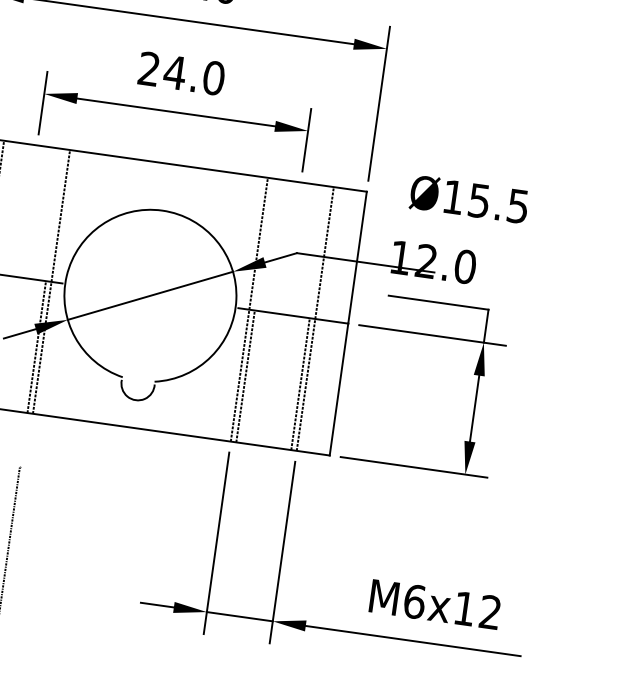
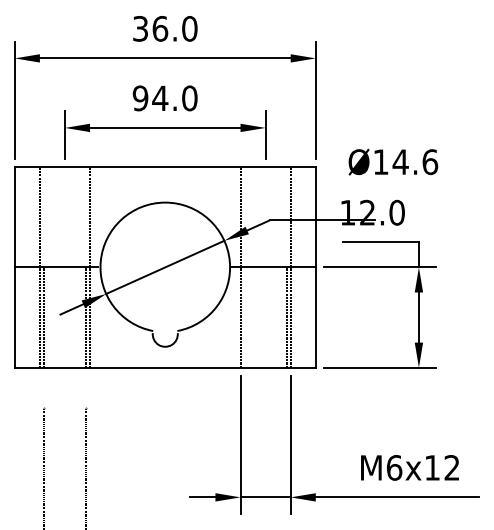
text: (149, 69) -> (140, 98), 24.0 -> 94.0
text: (498, 204) -> (415, 162), Ø15.5 -> Ø14.6
line: (245, 376) -> (244, 317), removed

